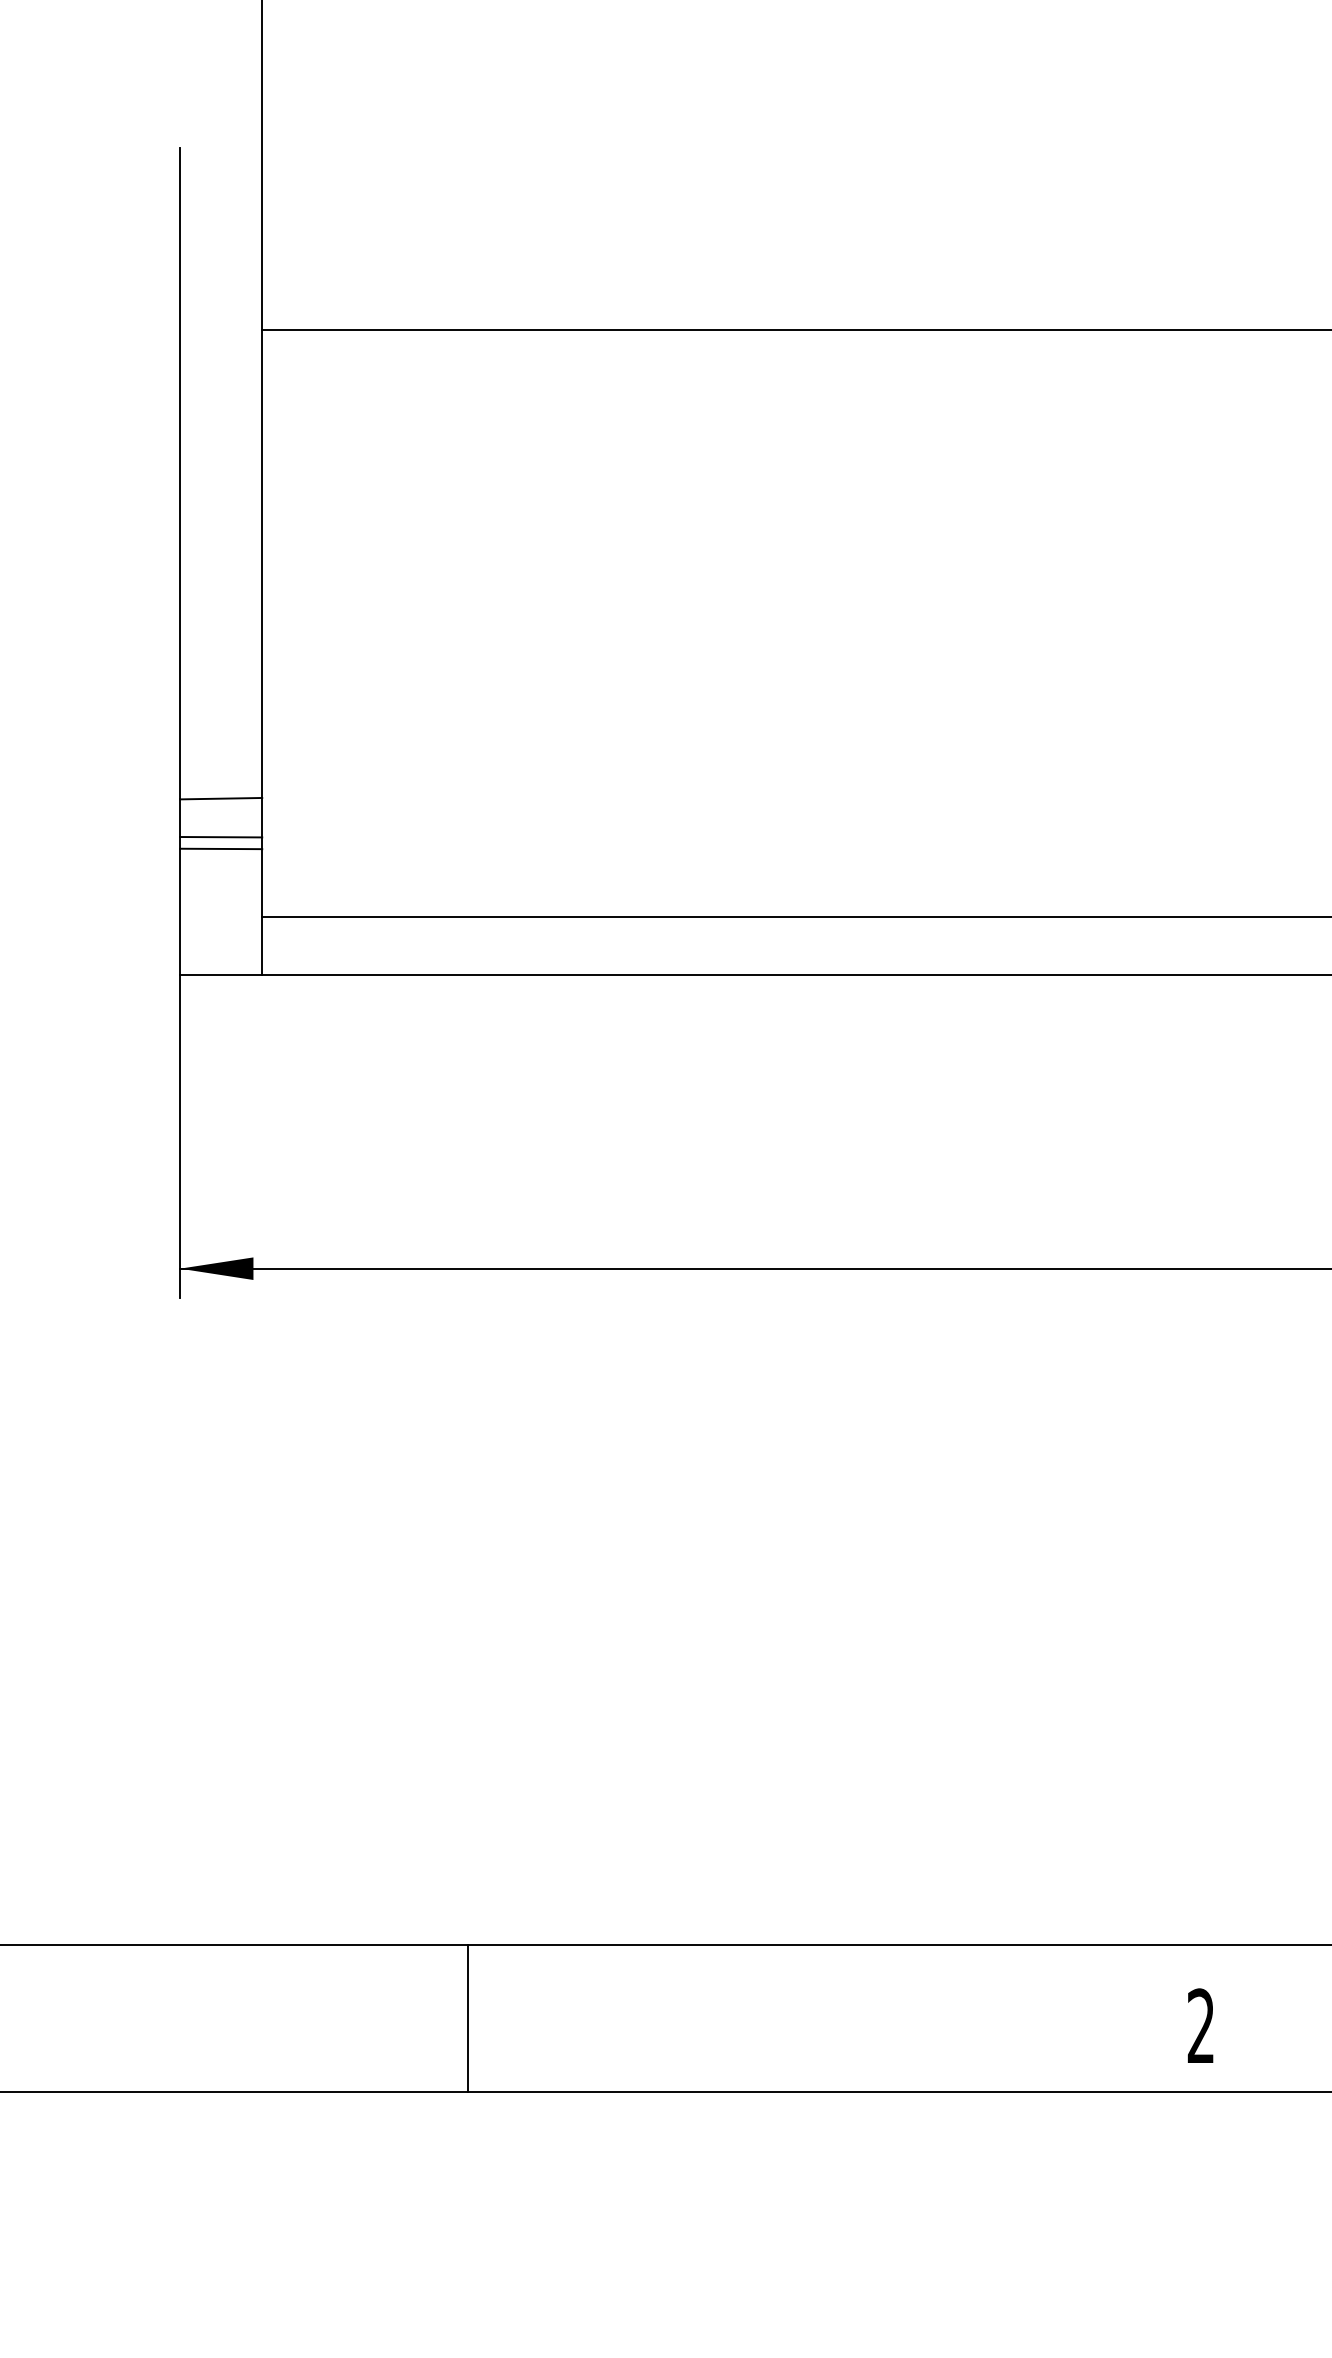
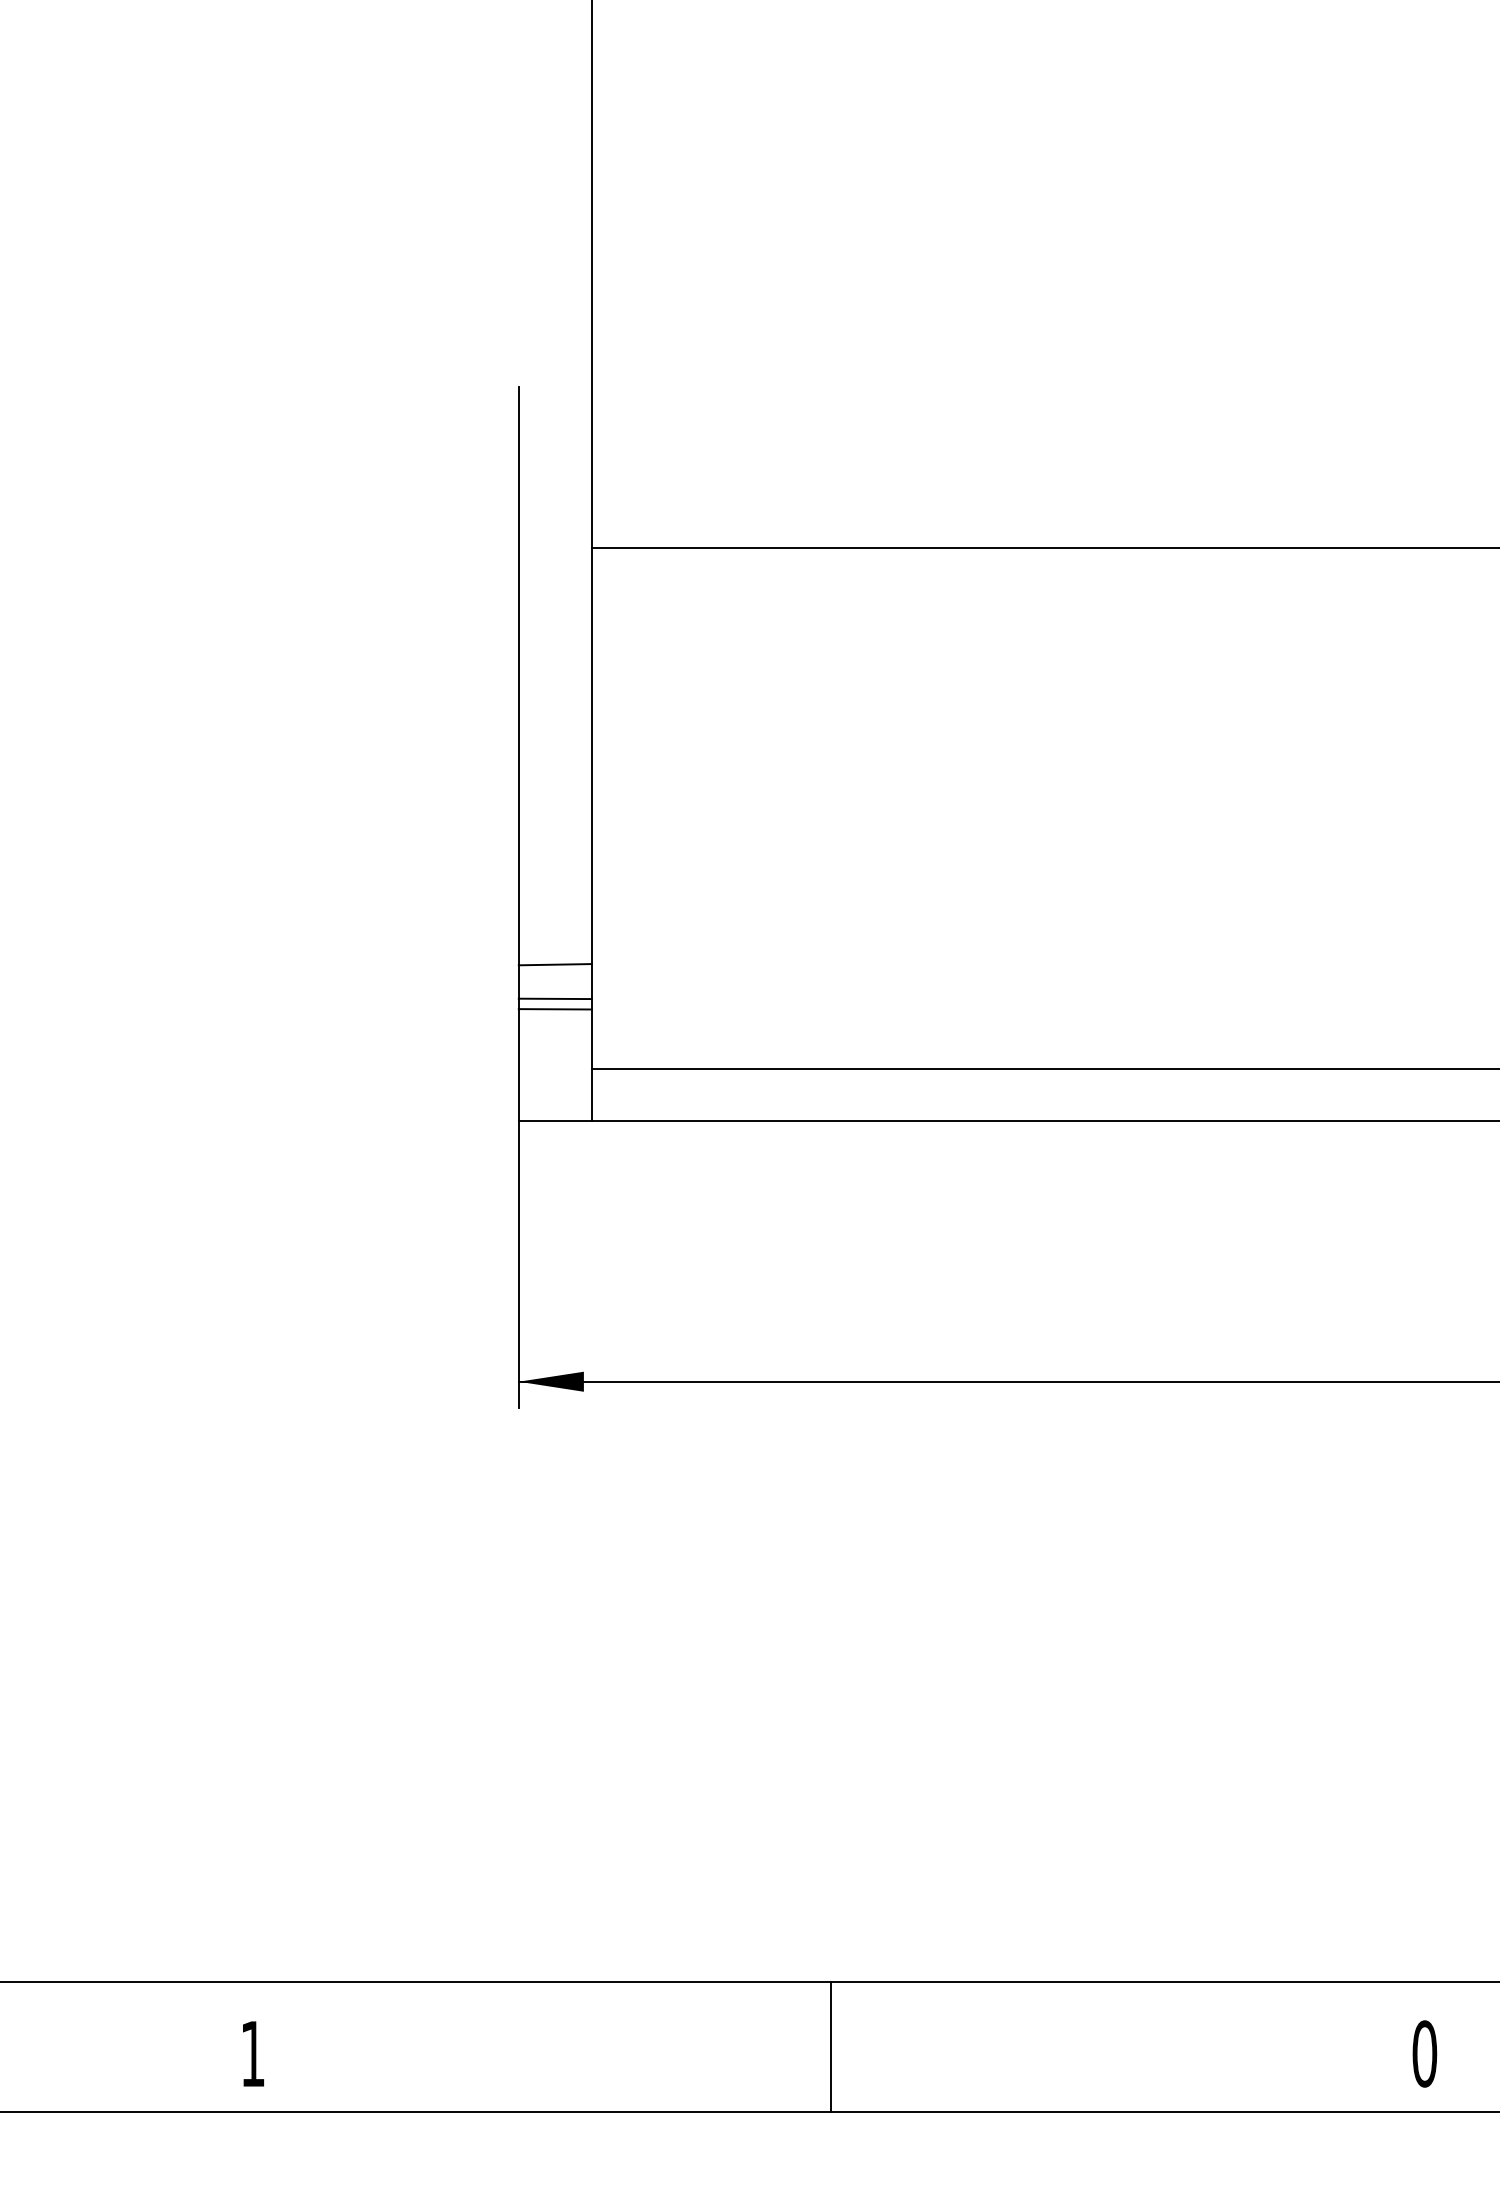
line: (468, 2017) -> (831, 2046), moved
text: (1200, 2025) -> (1424, 2053), 2 -> 0

